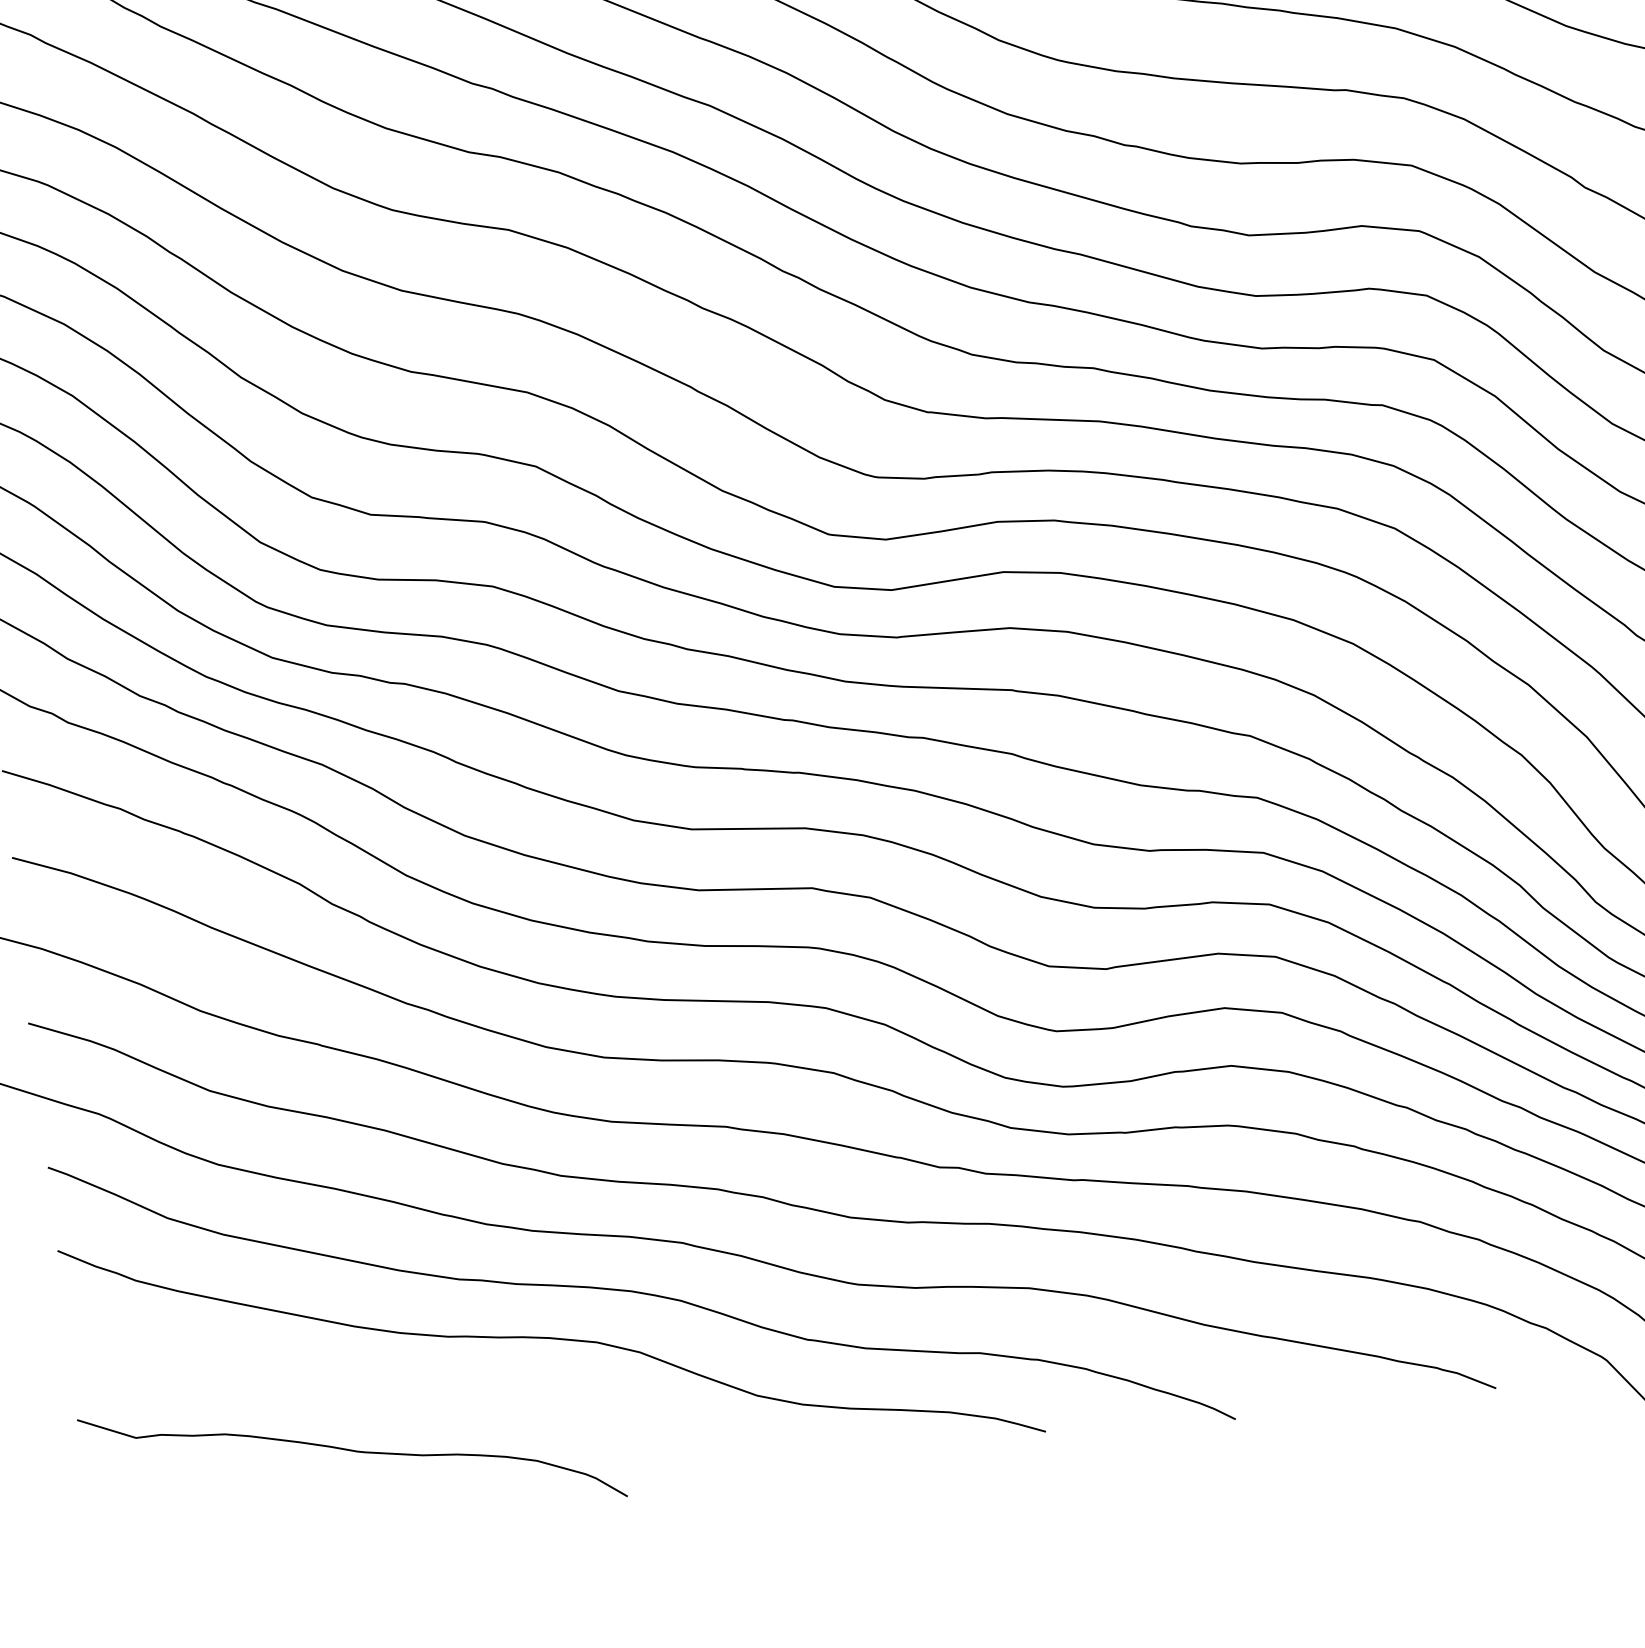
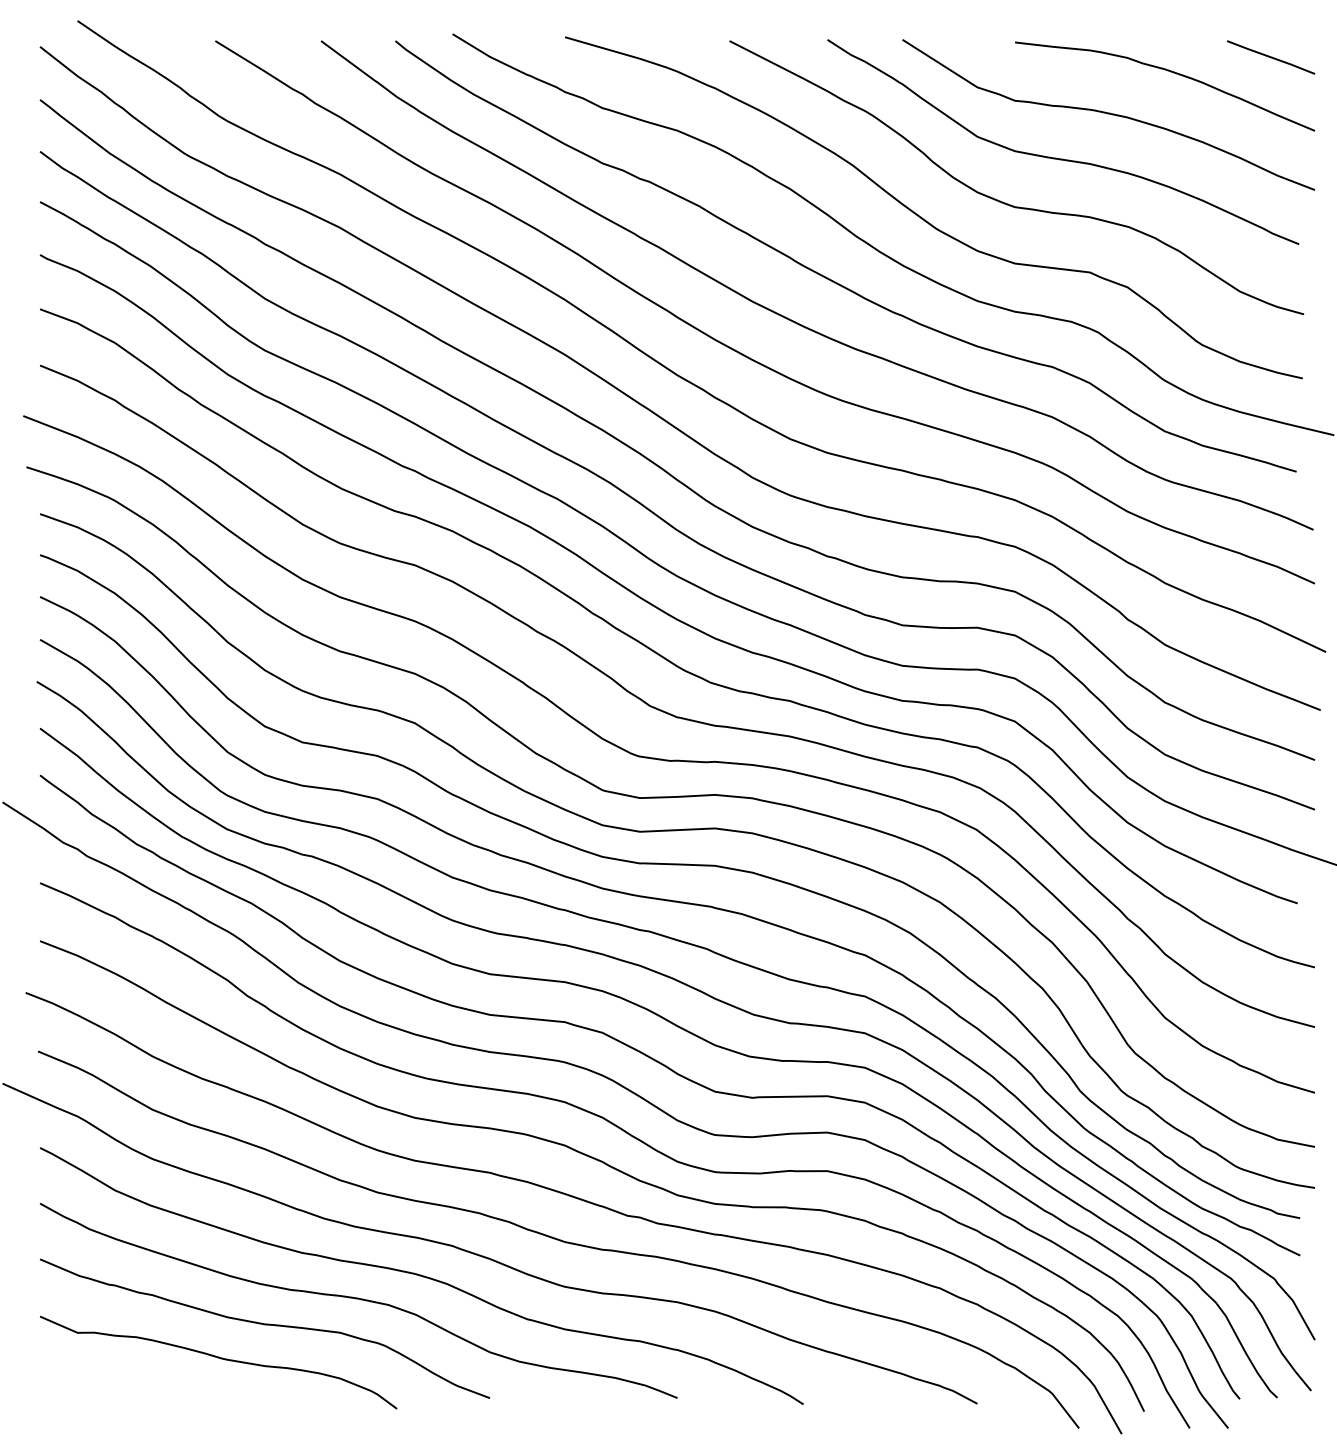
curve: (416, 1394) -> (265, 1325), added

